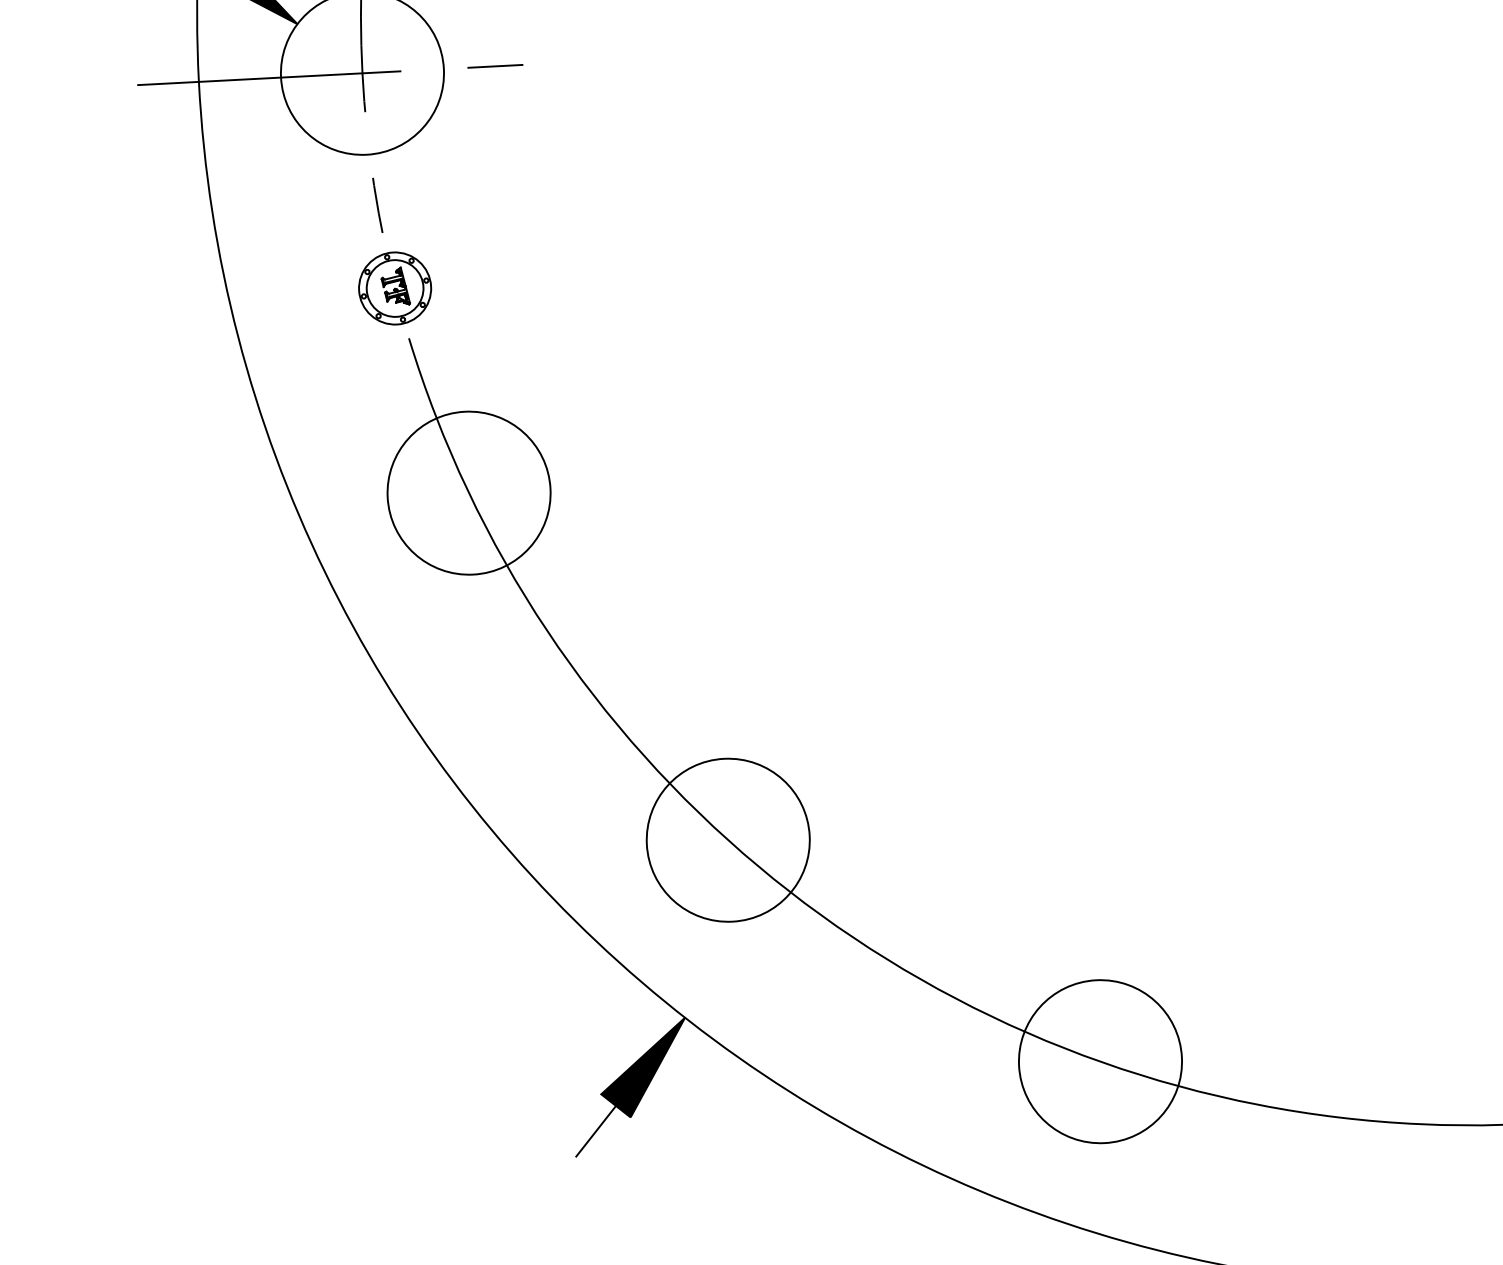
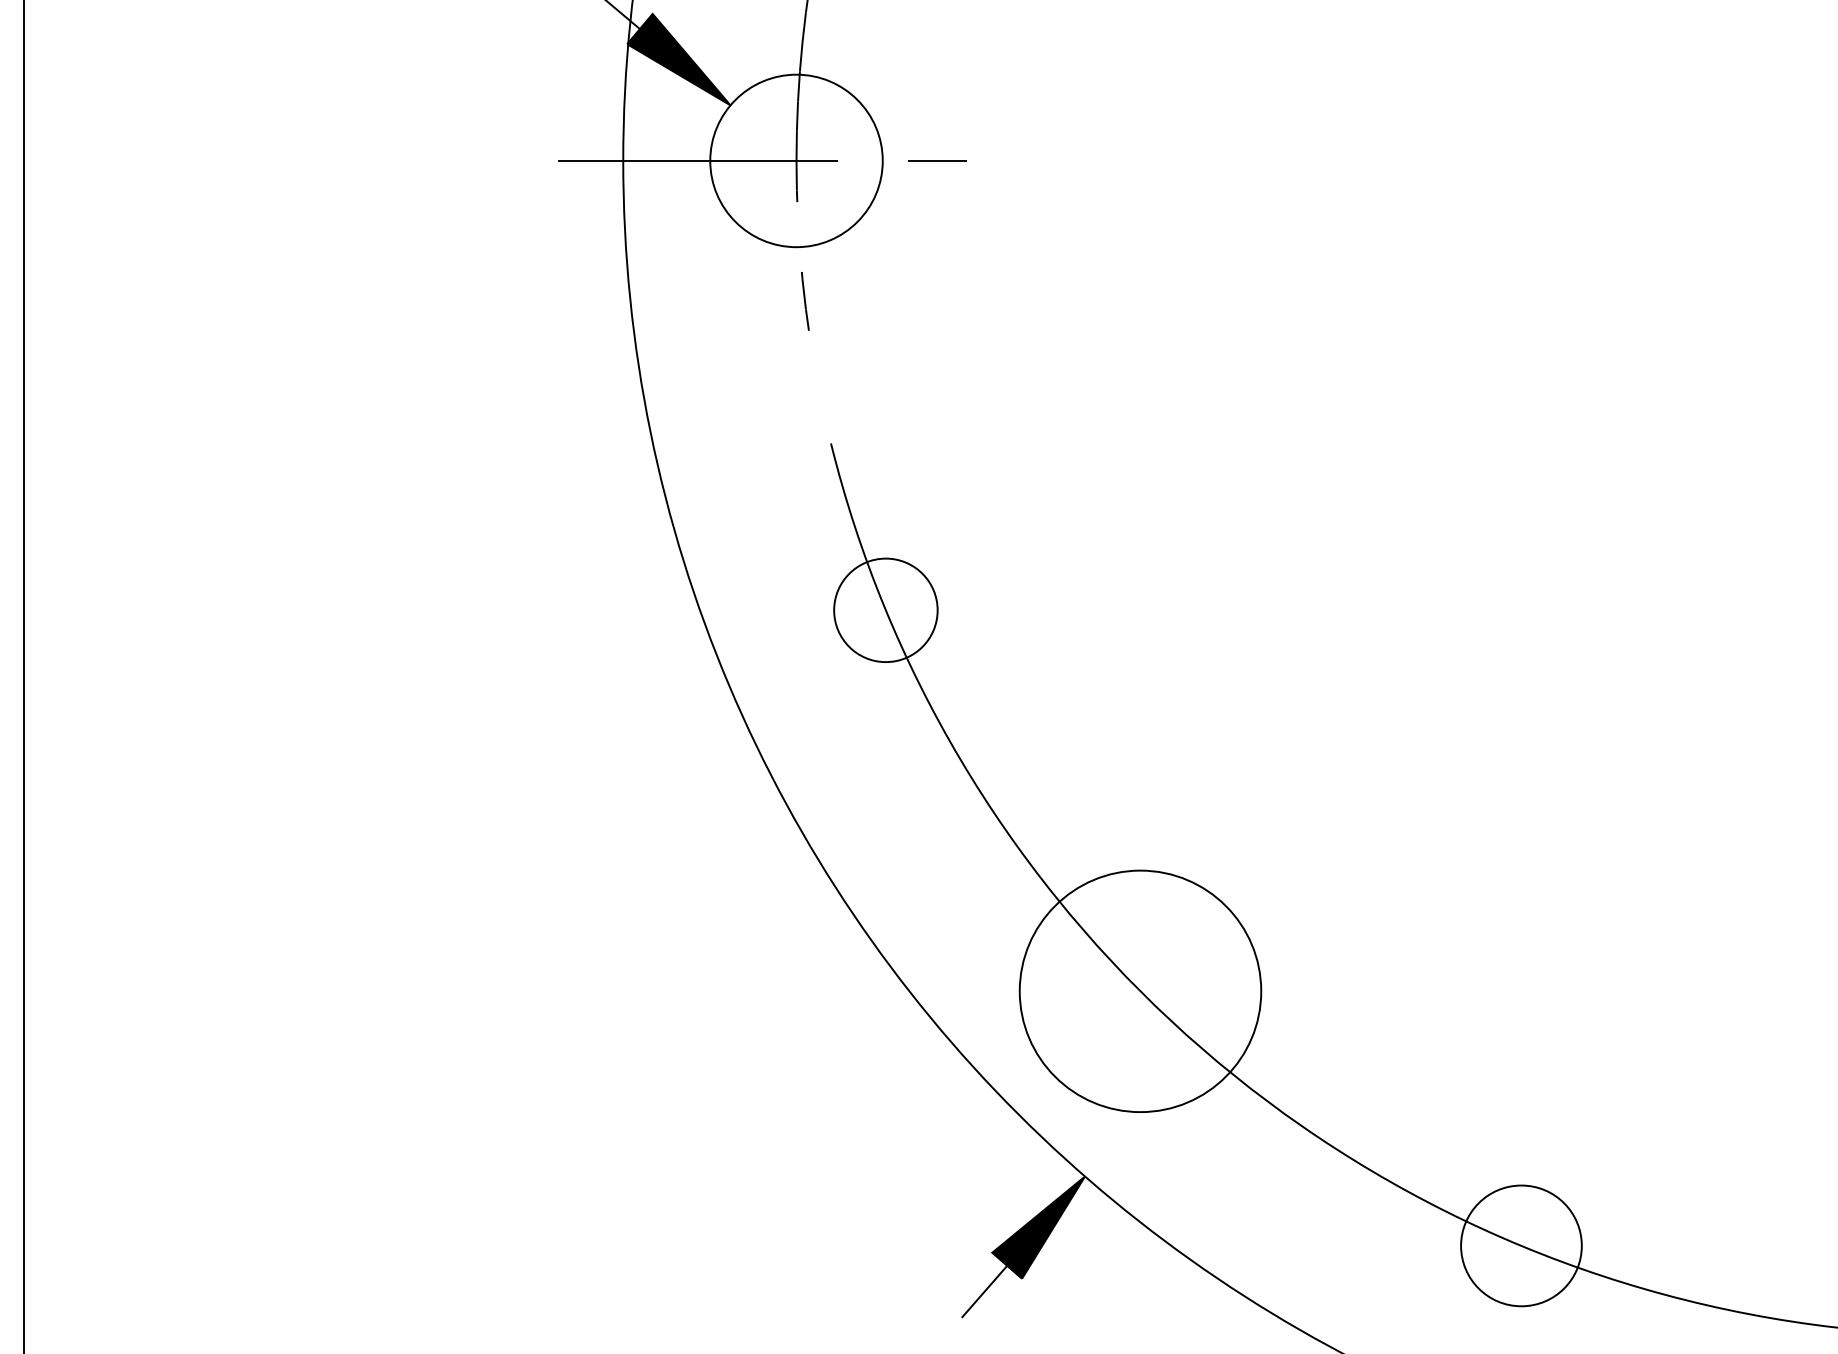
part: (395, 288) -> (819, 390), removed
circle: (468, 493) -> (885, 610), size x0.6
circle: (728, 840) -> (1140, 991), size x1.4
circle: (1100, 1061) -> (1521, 1245), size x0.7

